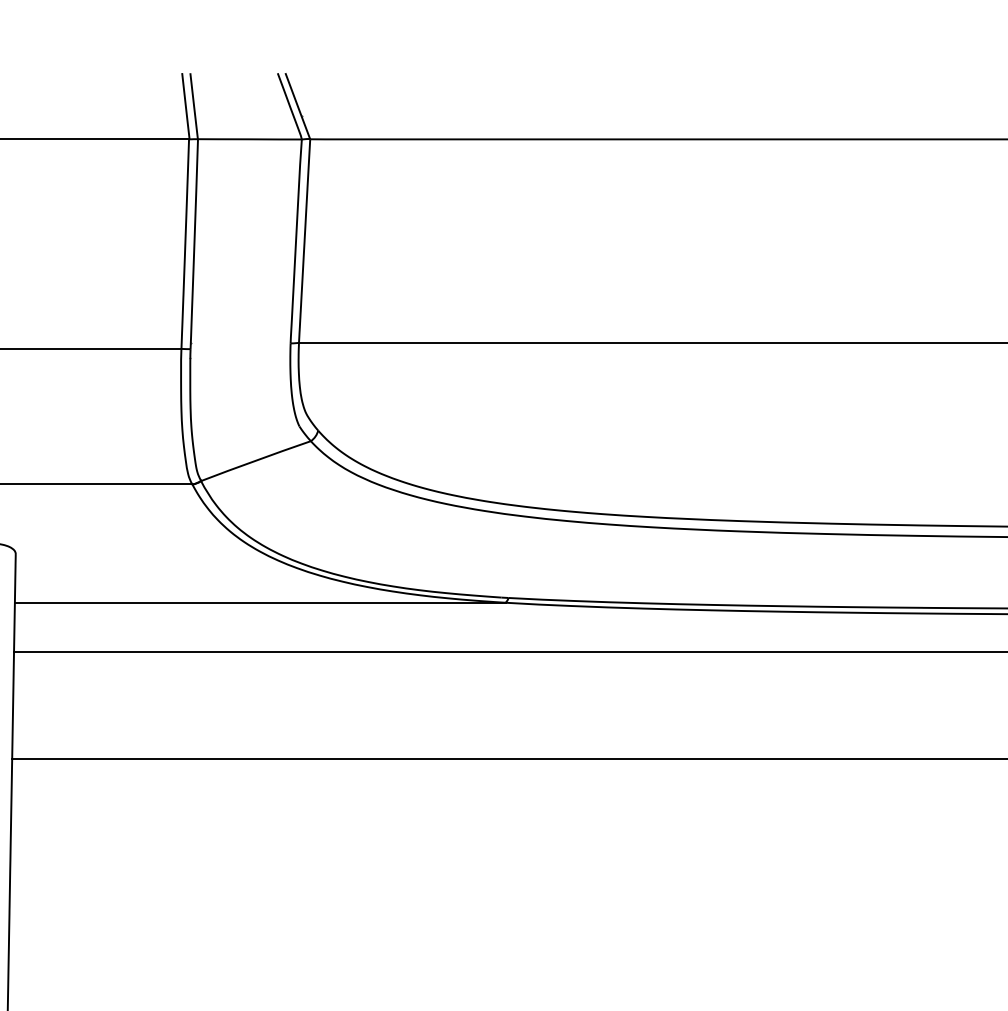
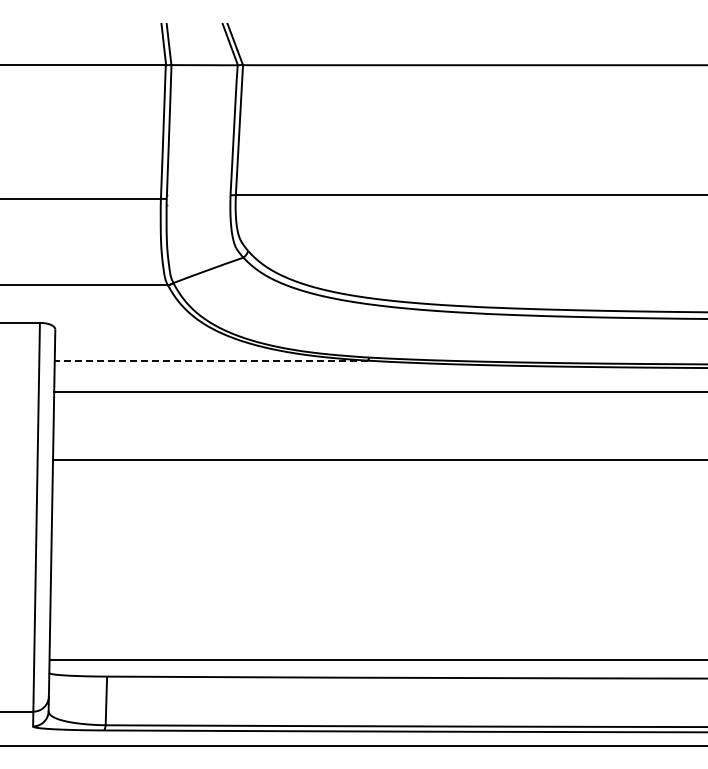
line: (259, 602) -> (210, 360), solid -> dashed

